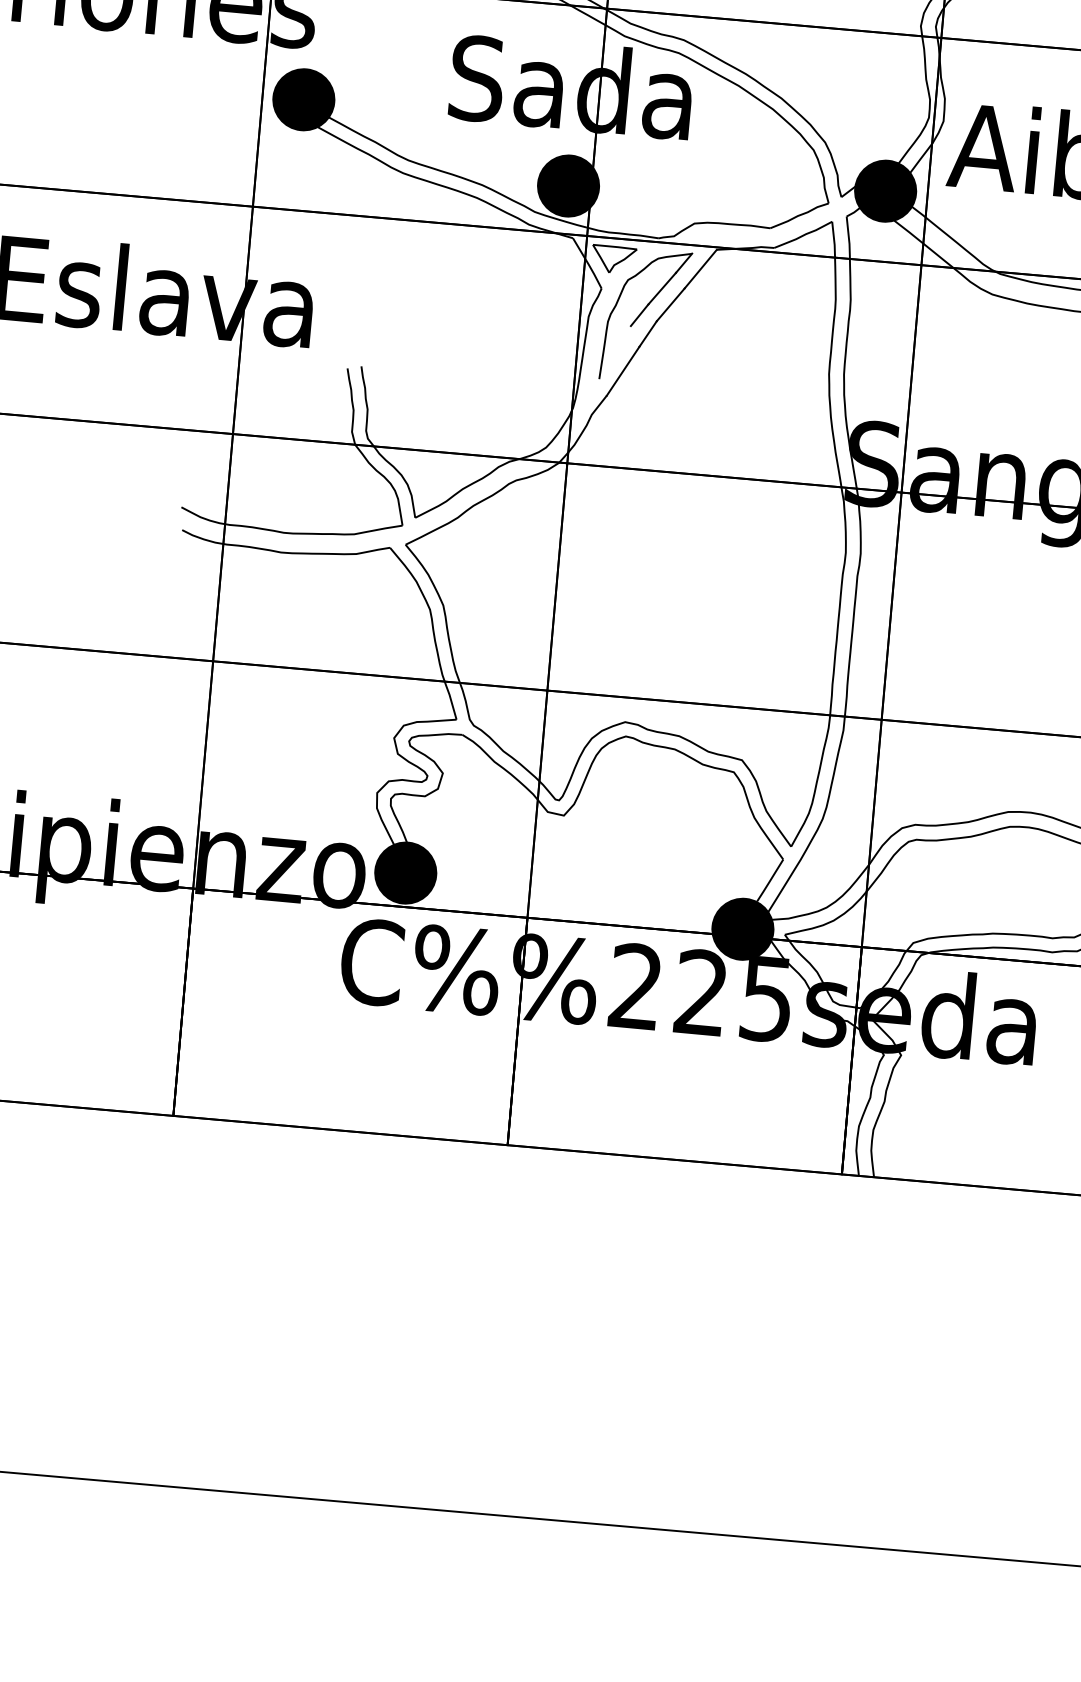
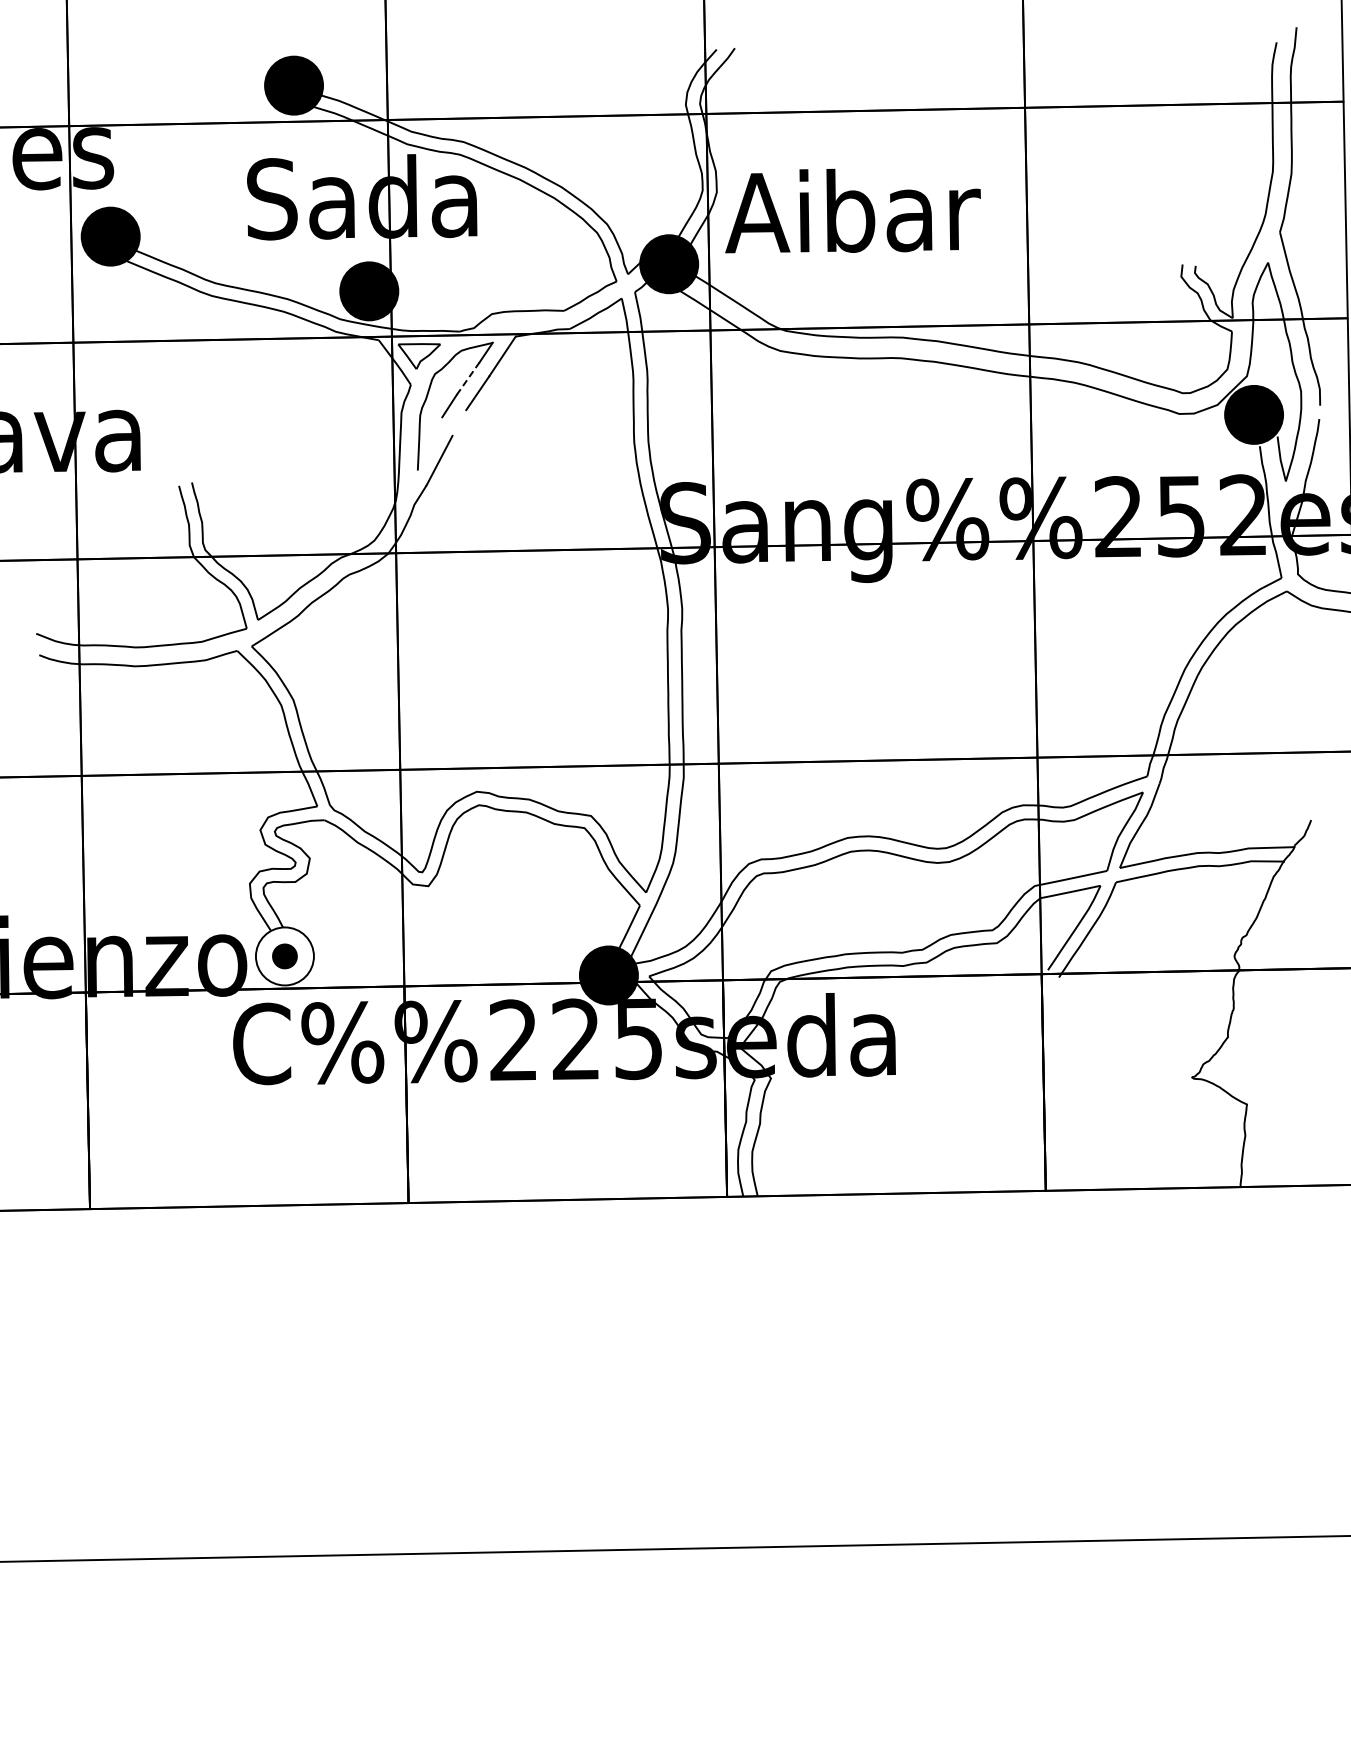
line: (662, 288) -> (468, 378), solid -> dashed
line: (648, 333) -> (459, 422), removed
fill: (405, 873) -> (284, 956), removed

